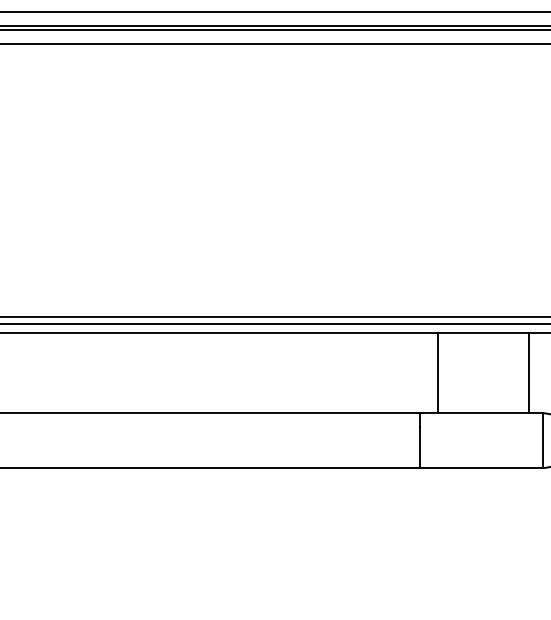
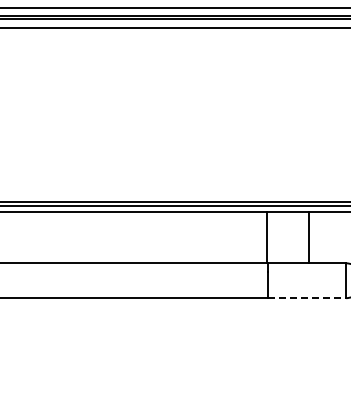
line: (438, 372) -> (267, 237), moved
line: (529, 372) -> (309, 237), moved
line: (482, 468) -> (307, 298), solid -> dashed

